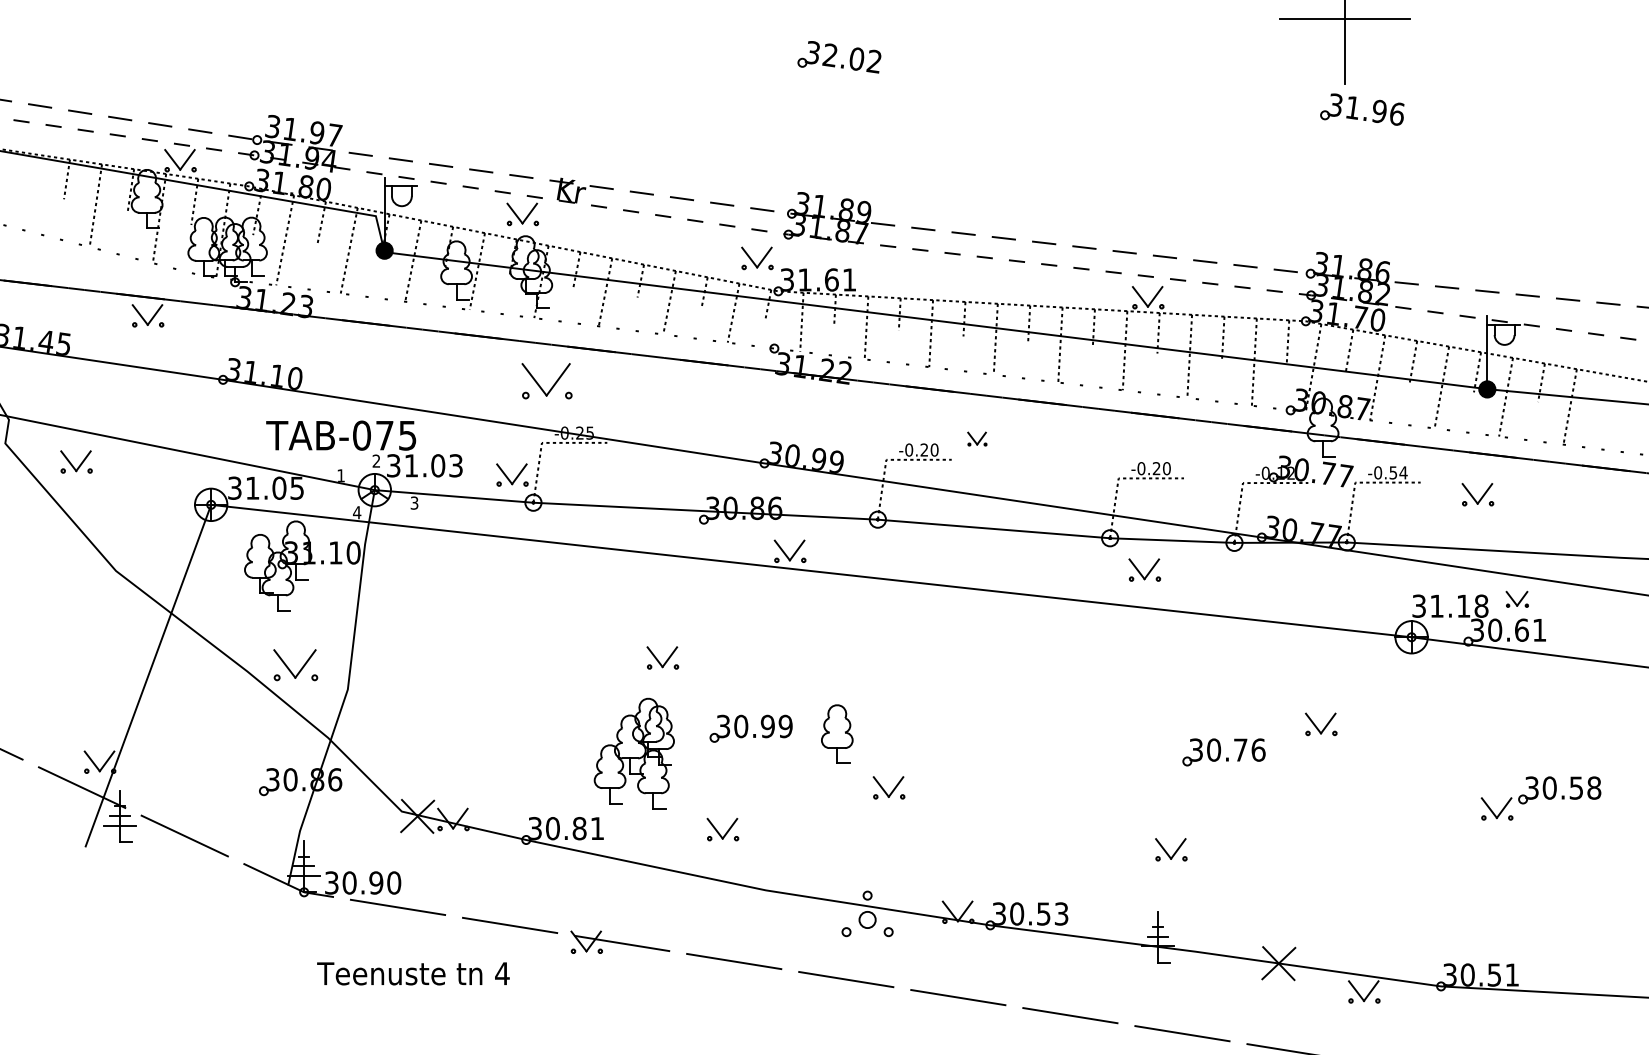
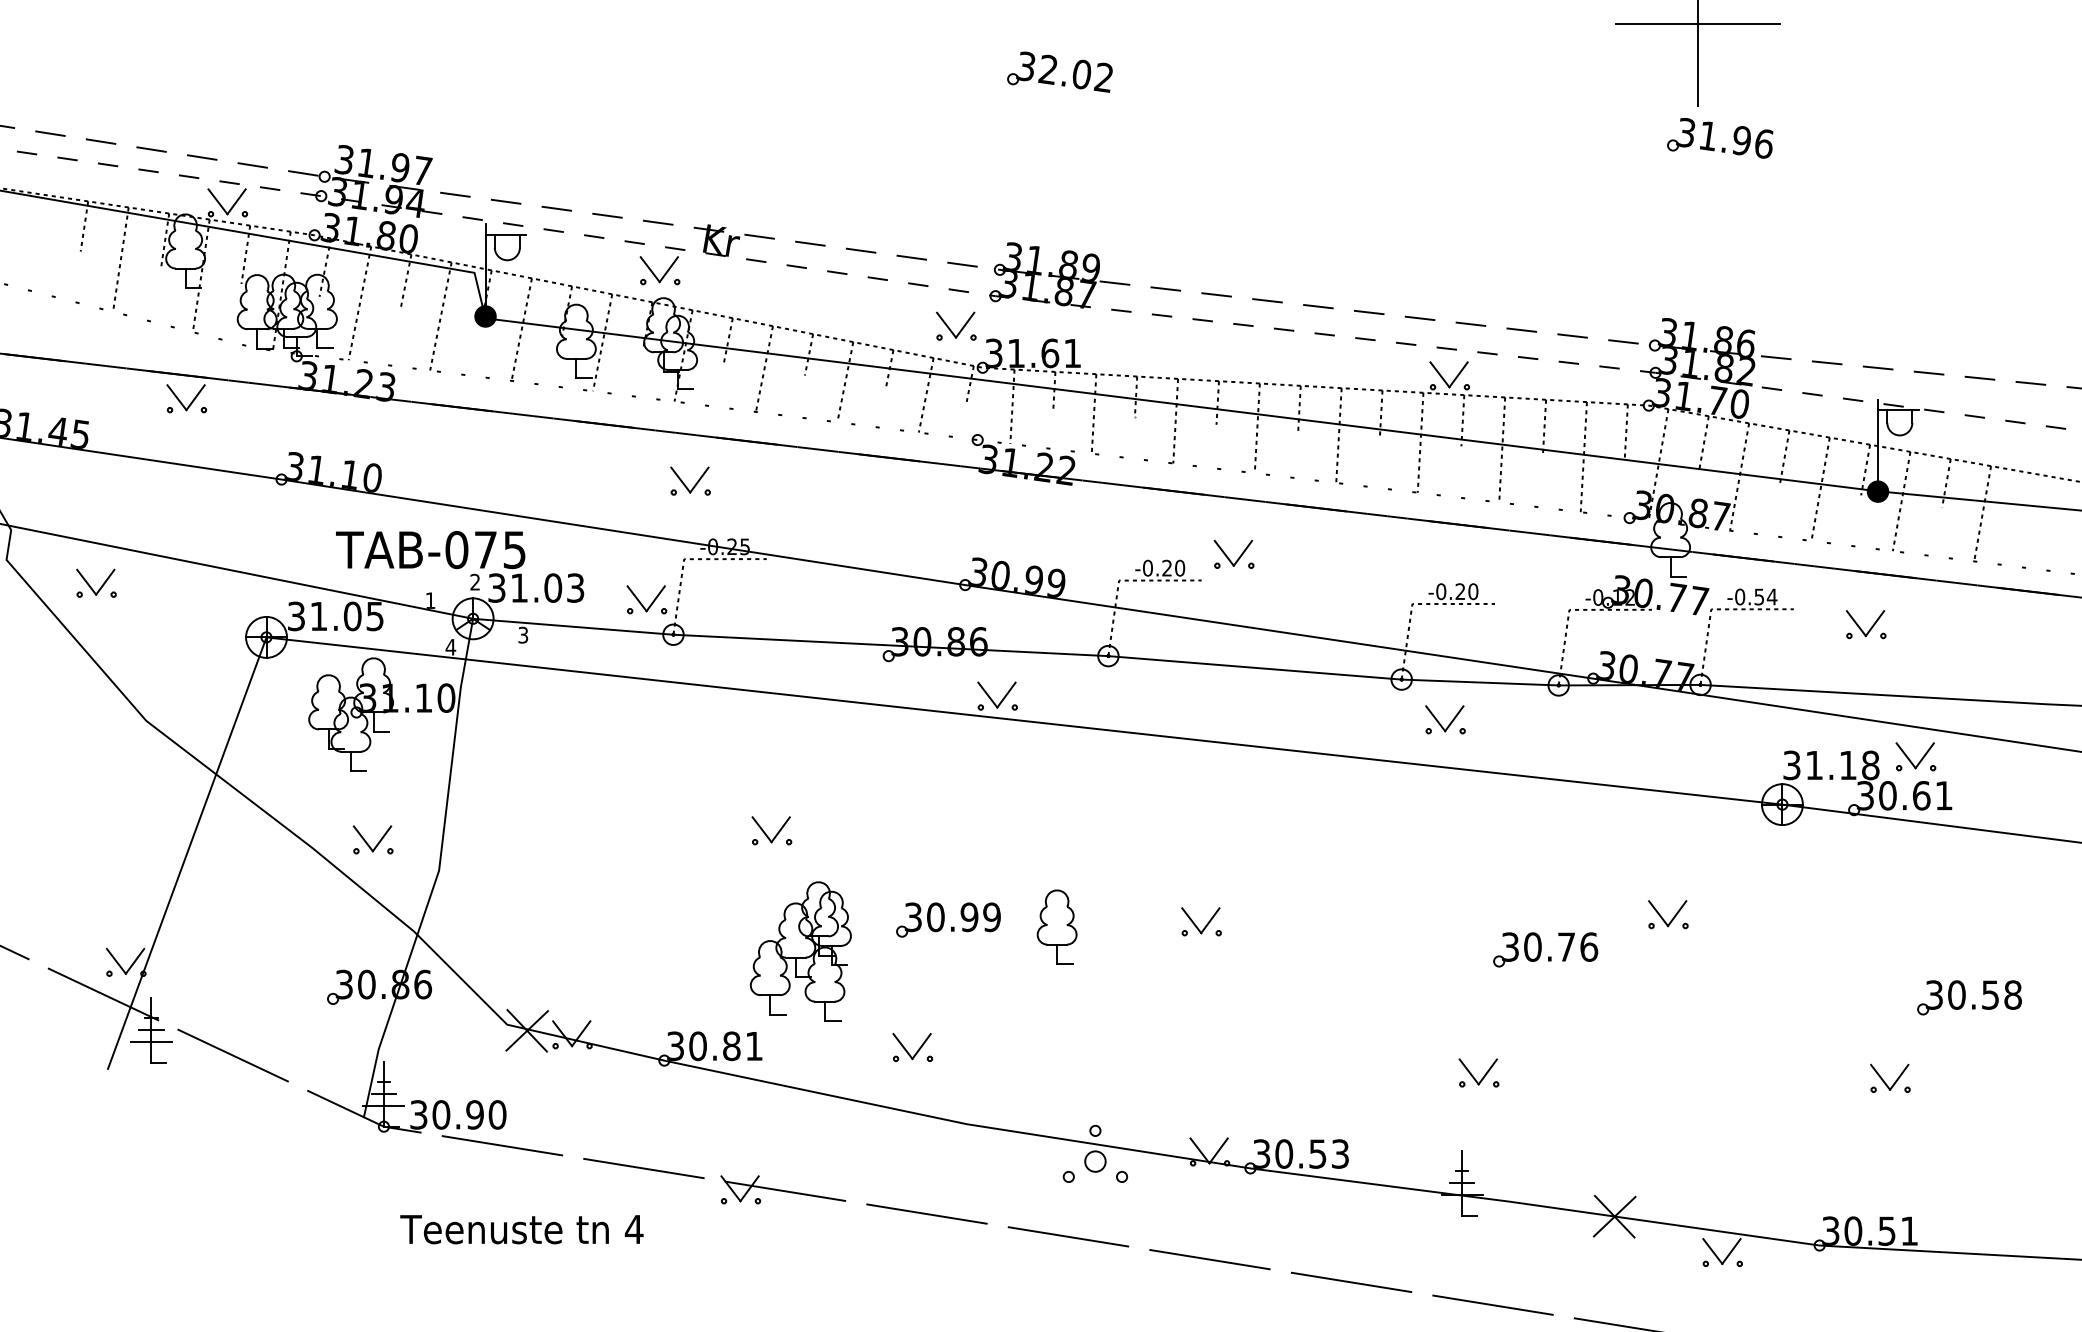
part: (546, 380) -> (690, 480), size x0.62
part: (976, 439) -> (1233, 554), size x1.67
part: (1517, 599) -> (1915, 756), size x1.43
part: (662, 657) -> (771, 830), moved
part: (295, 664) -> (372, 839), size x0.71
part: (889, 787) -> (1201, 921), moved
part: (1497, 808) -> (1890, 1077), moved

